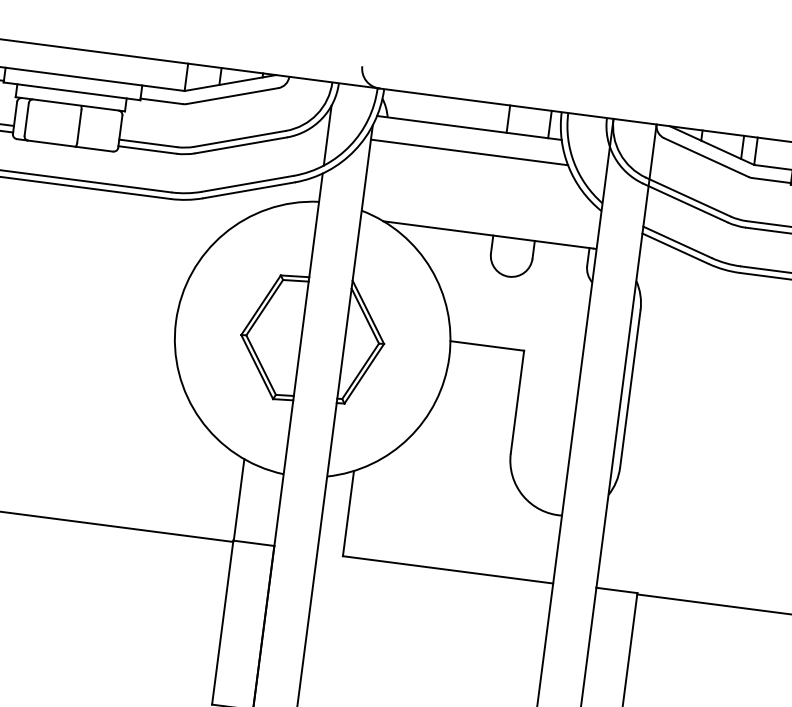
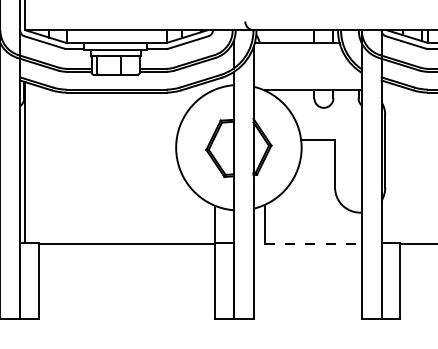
line: (468, 153) -> (298, 54), removed
line: (450, 569) -> (314, 243), solid -> dashed

